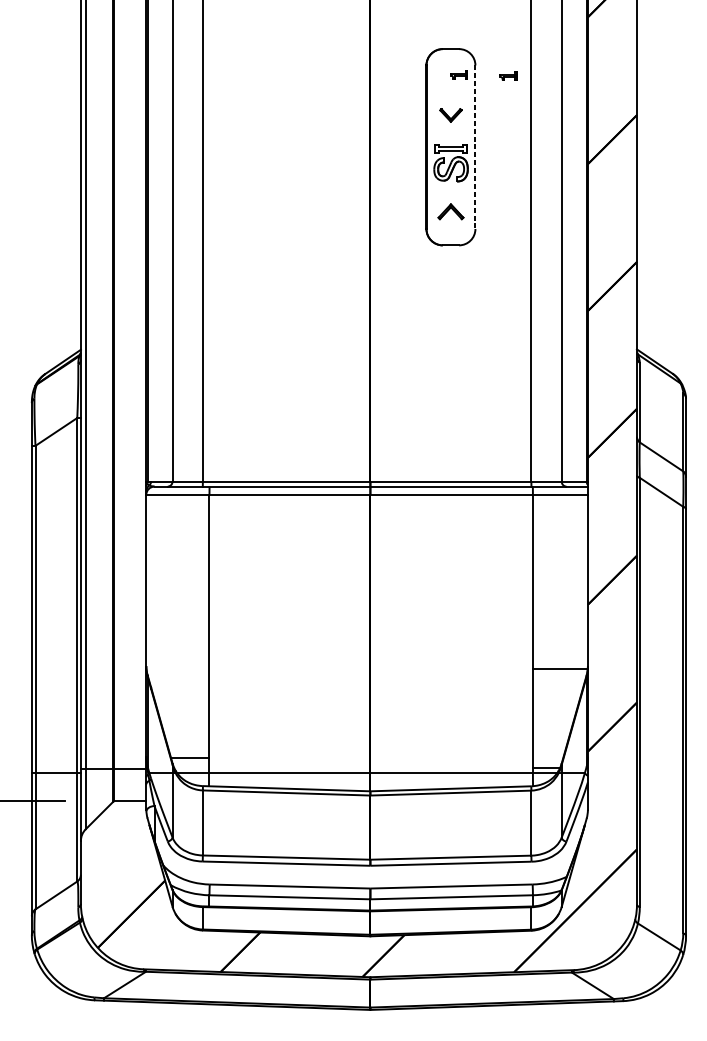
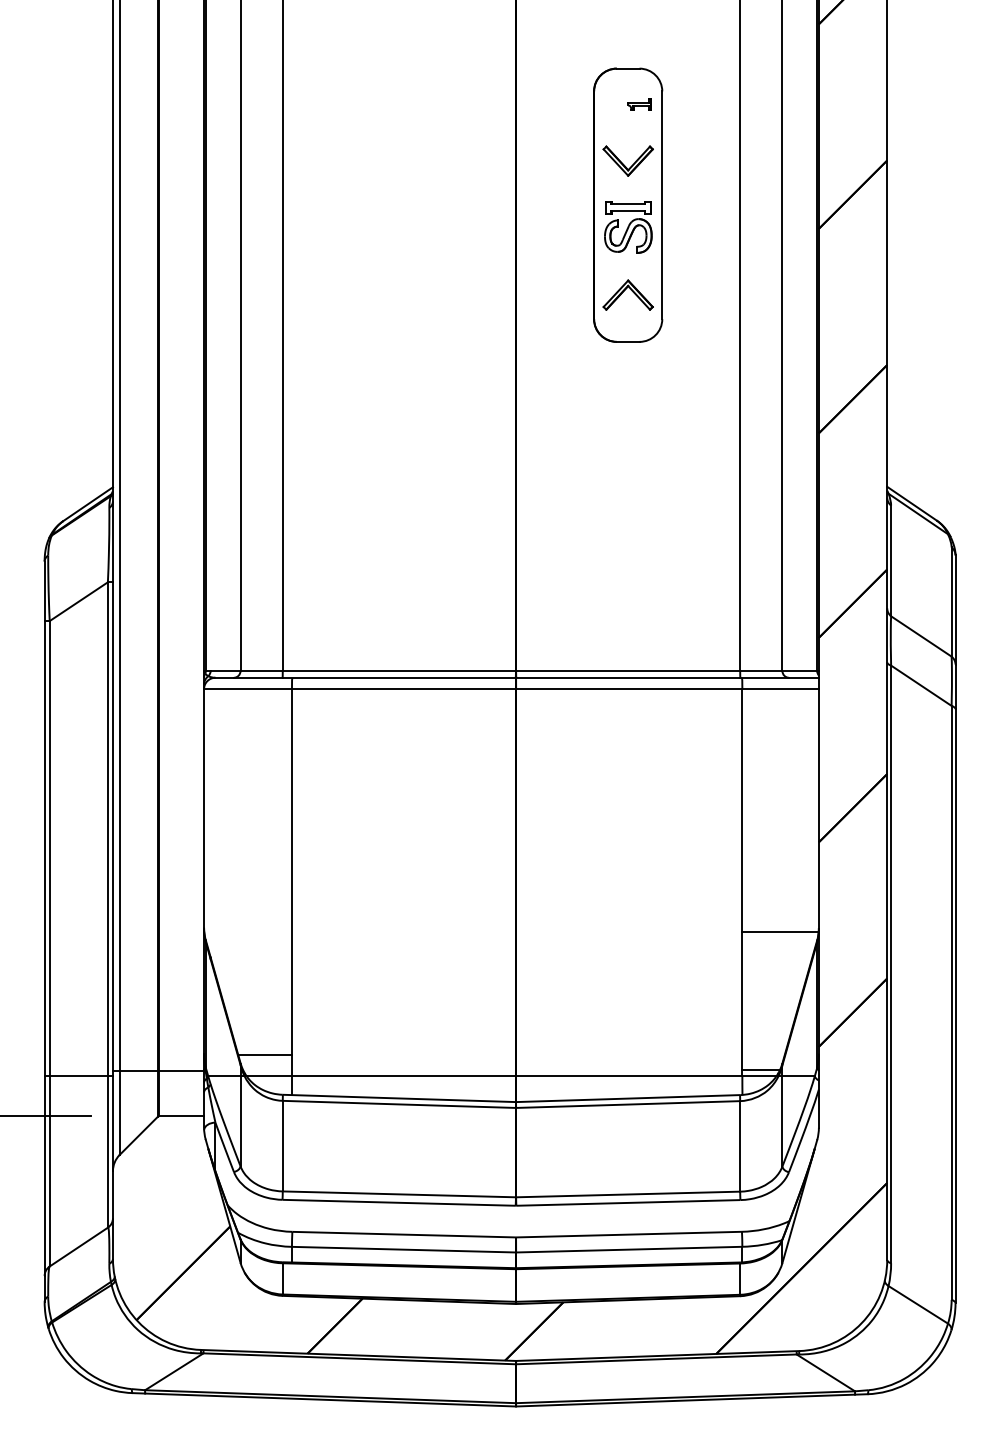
part: (508, 76) -> (708, 106), removed
part: (450, 115) -> (627, 160), size x1.67
line: (475, 147) -> (662, 205), dashed -> solid
part: (450, 211) -> (627, 294), size x1.43

